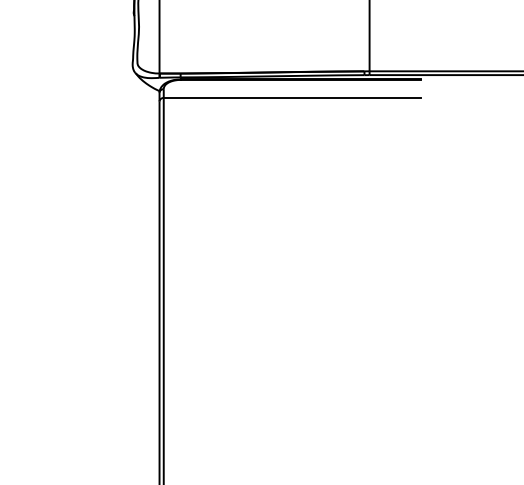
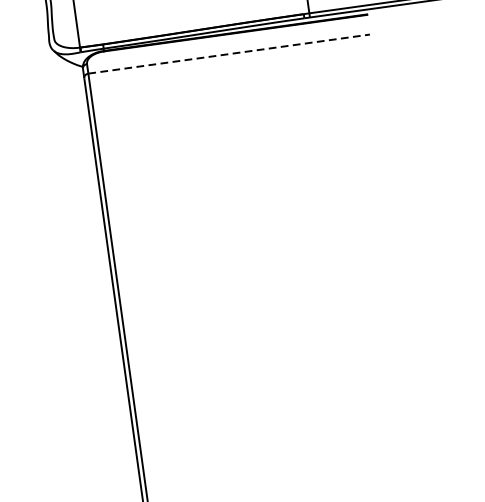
line: (292, 97) -> (229, 53), solid -> dashed

